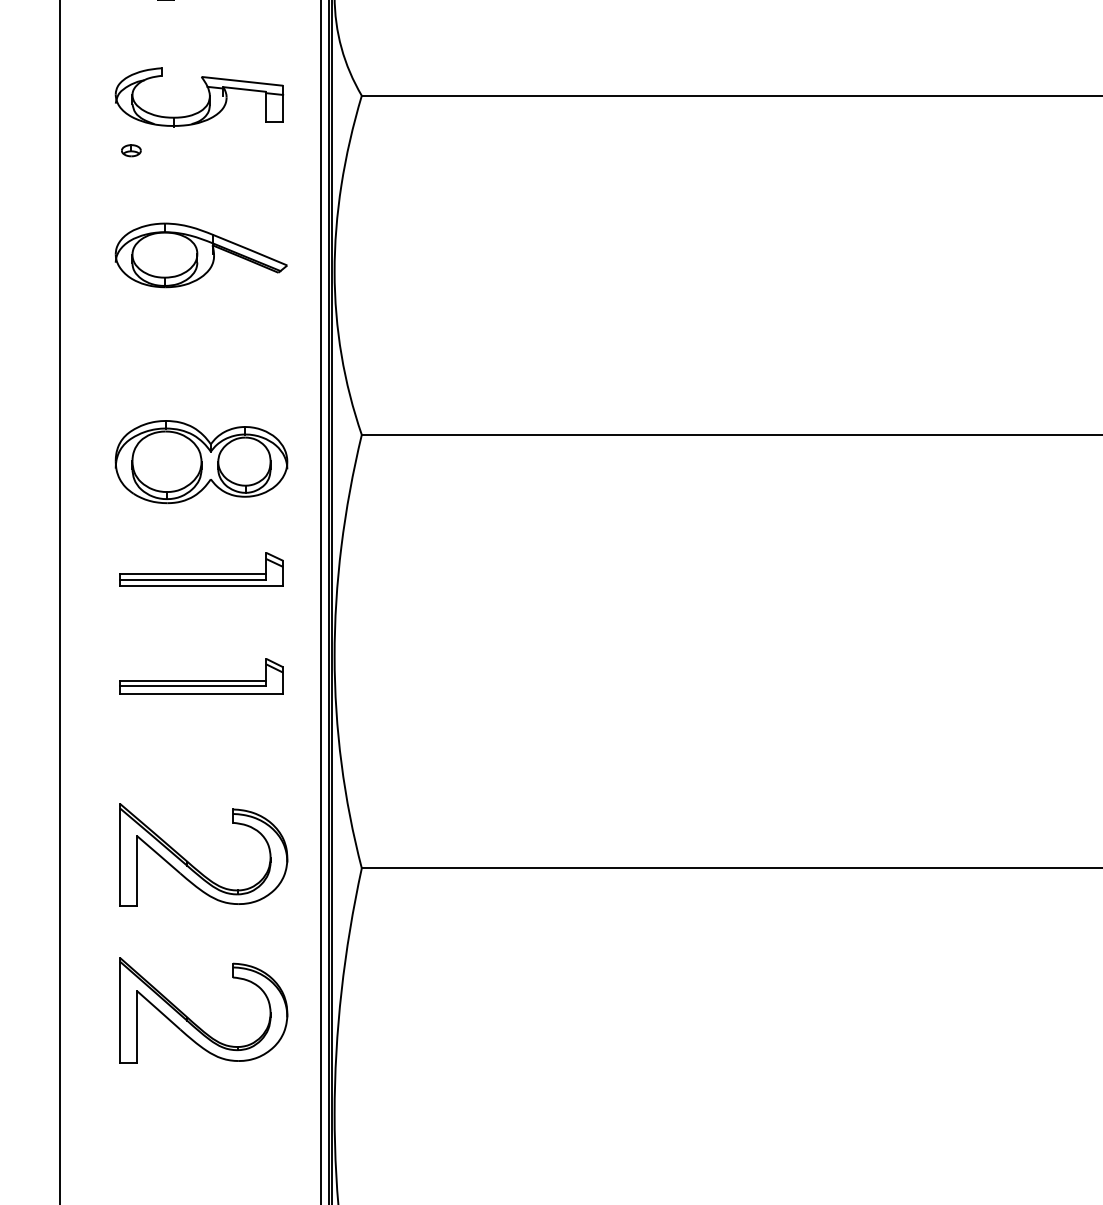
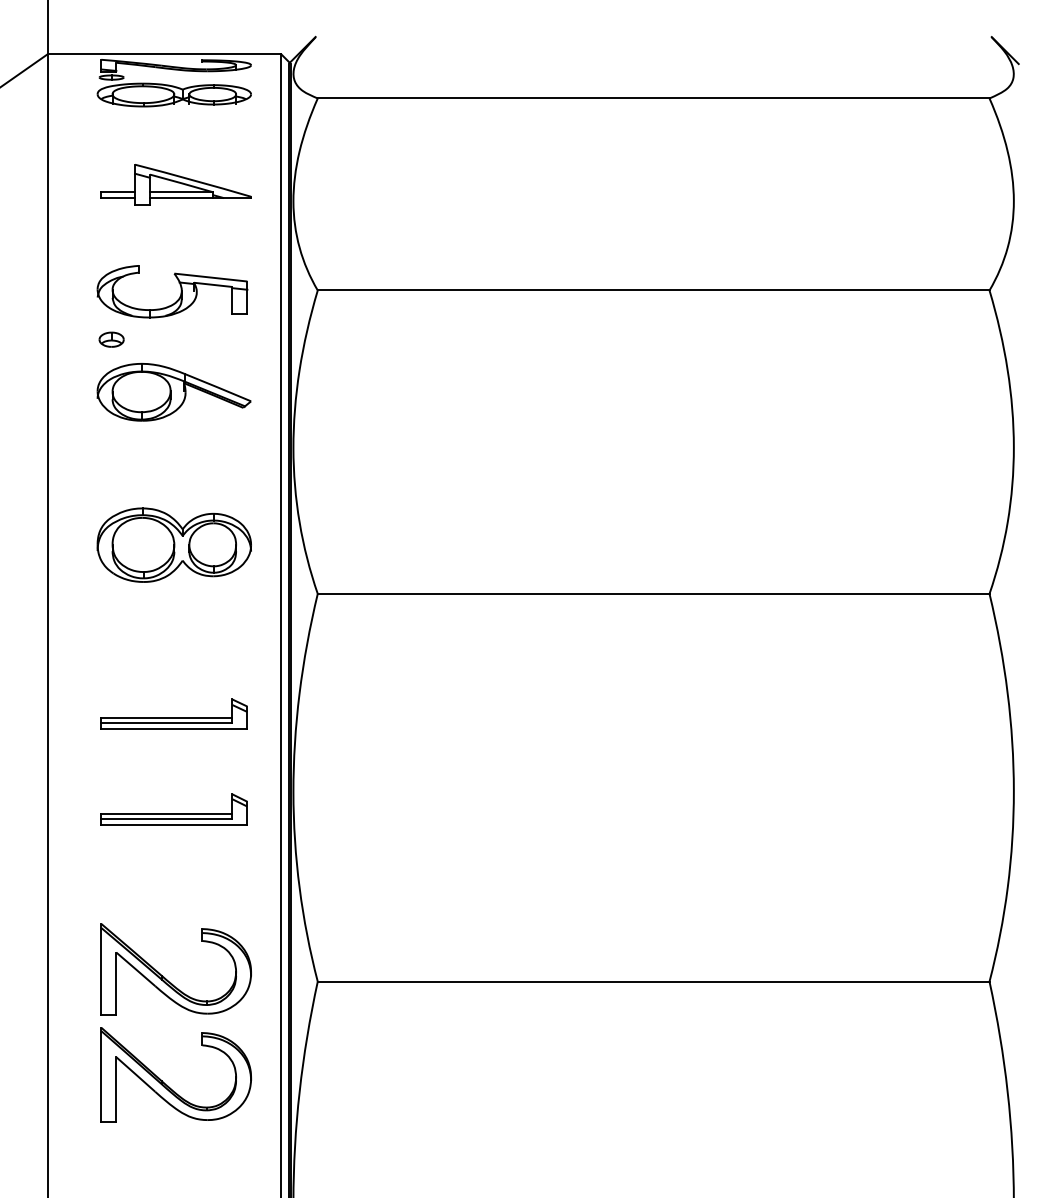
part: (131, 150) -> (111, 339), size x1.43
part: (200, 255) -> (173, 392), moved
part: (200, 461) -> (173, 544), moved
part: (194, 1022) -> (168, 1085), moved

